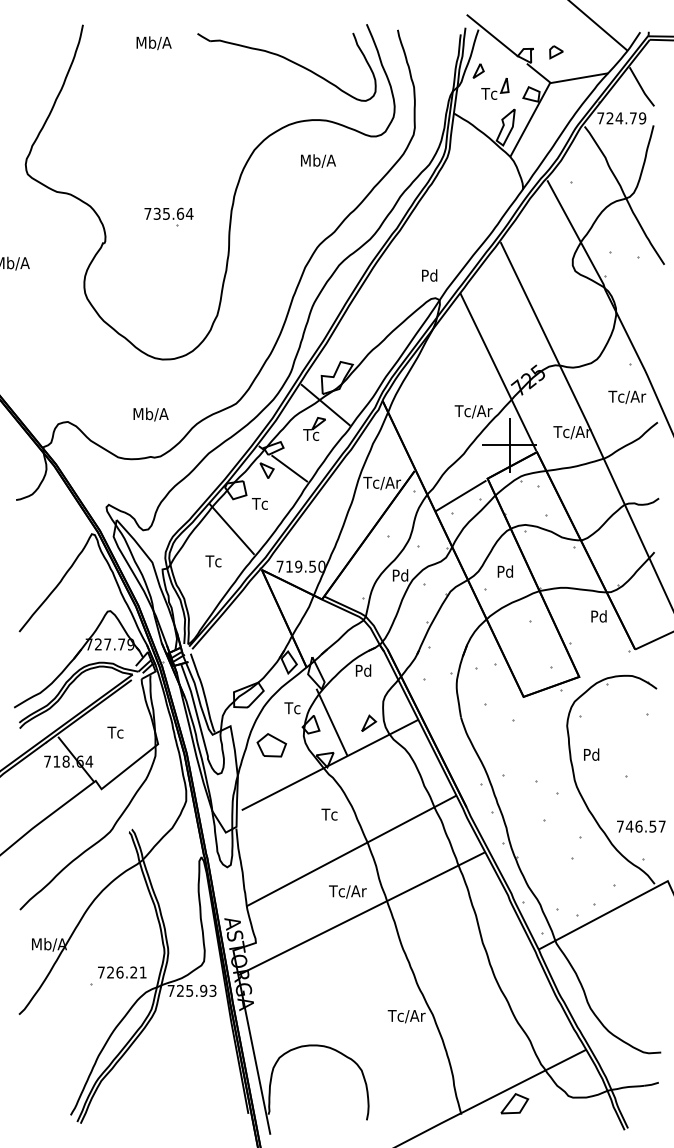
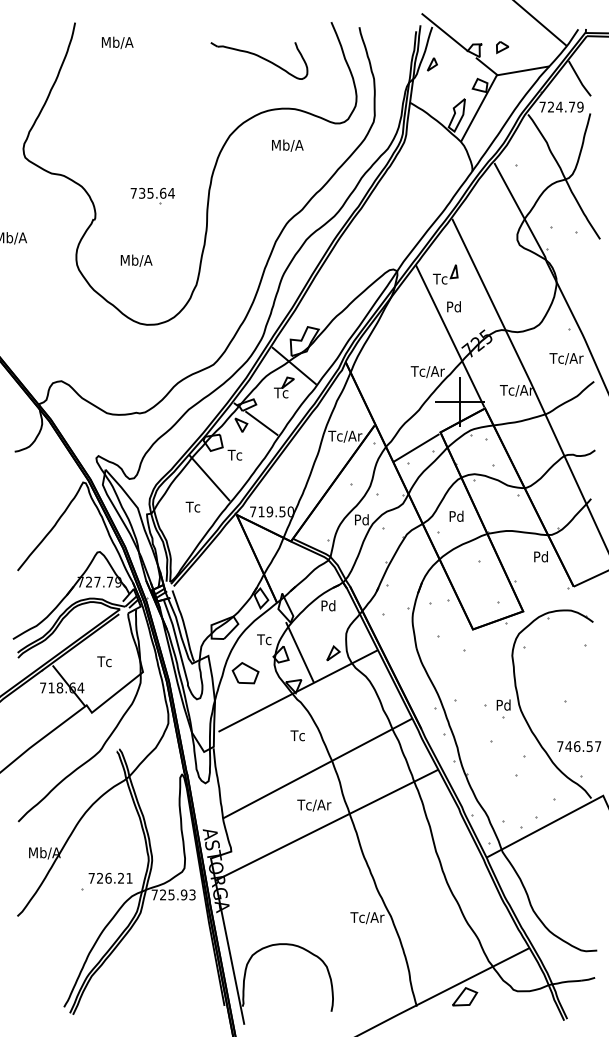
text: (153, 43) -> (117, 43), moved
part: (286, 66) -> (258, 60), size x0.6
part: (495, 88) -> (445, 274), moved
text: (429, 275) -> (453, 306), moved
text: (150, 414) -> (136, 260), moved
text: (591, 754) -> (503, 704), moved

